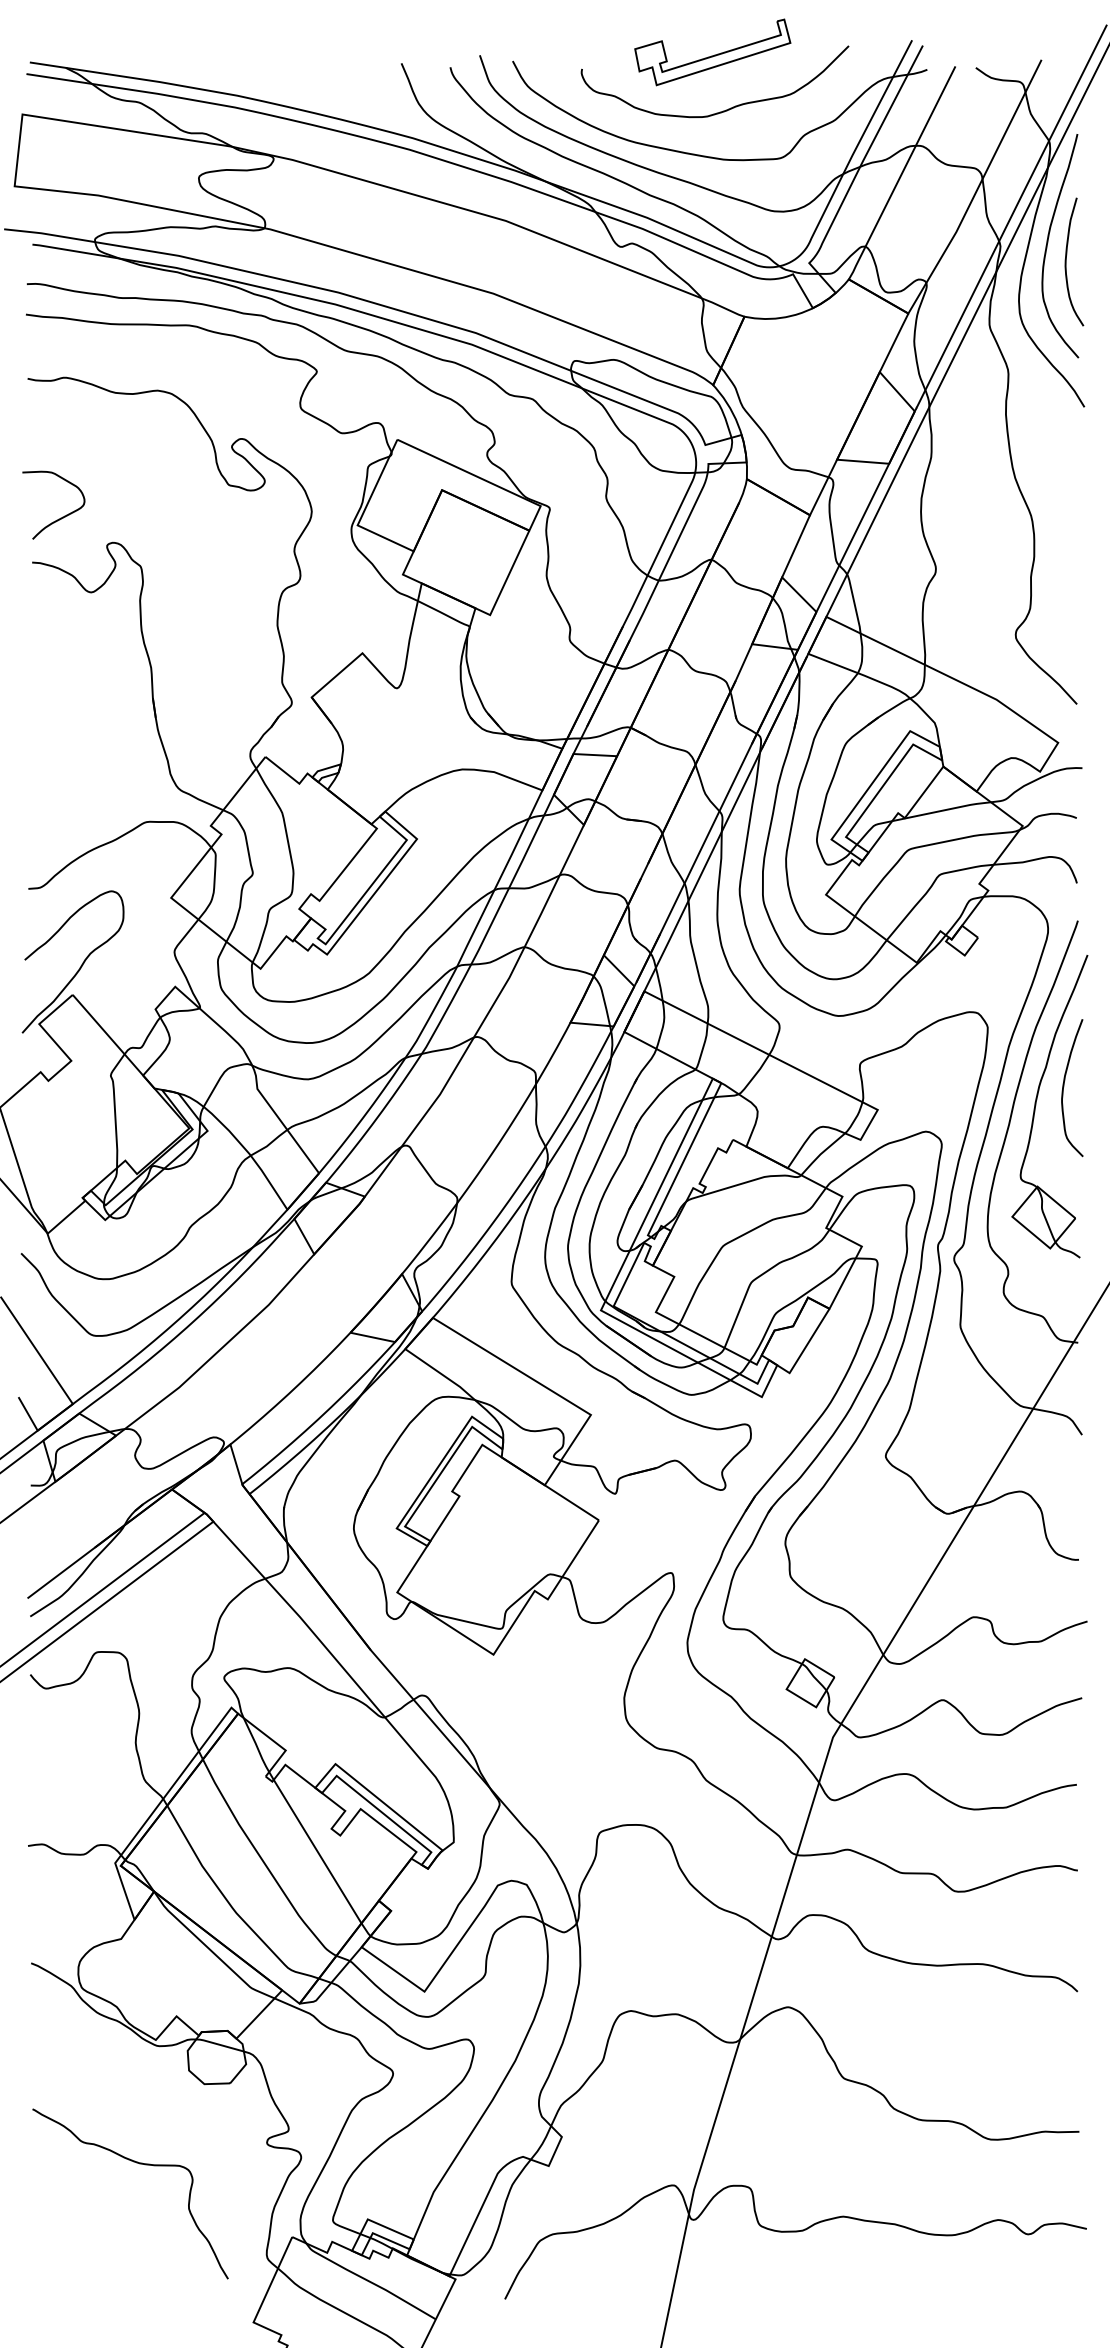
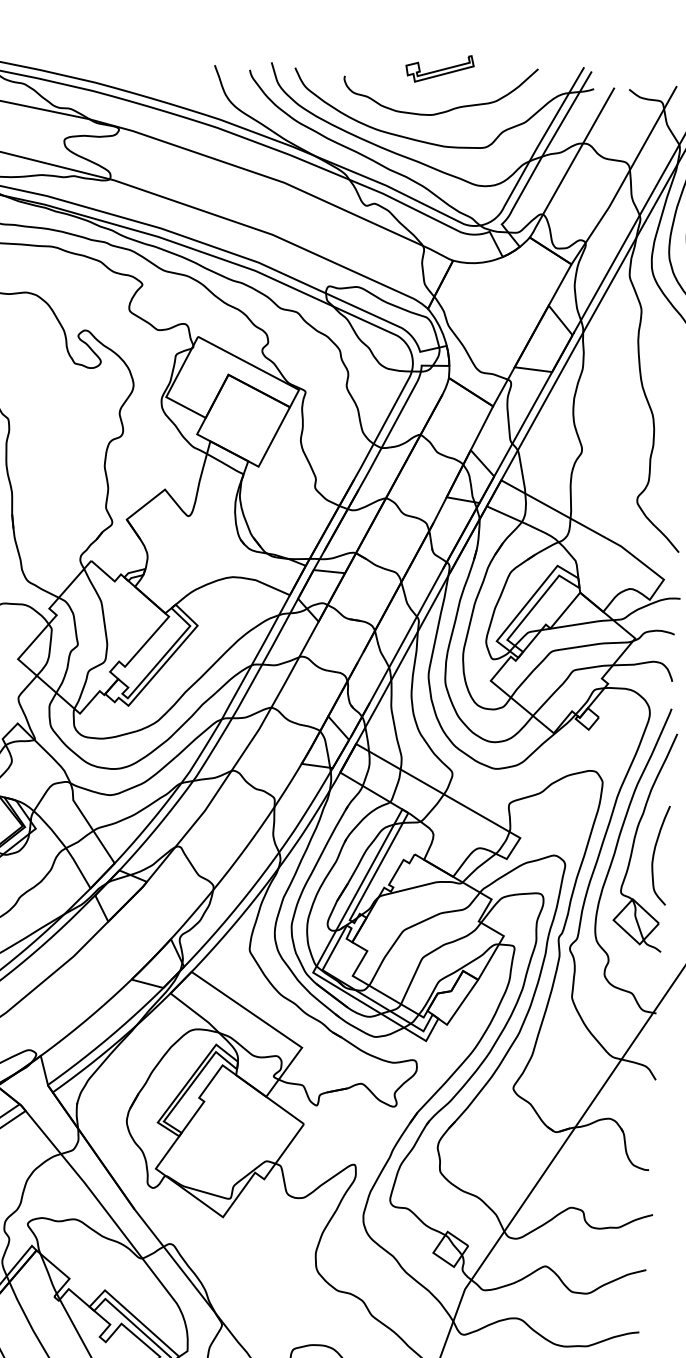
part: (712, 52) -> (439, 68), size x0.6
curve: (1064, 1086) -> (654, 853), moved

